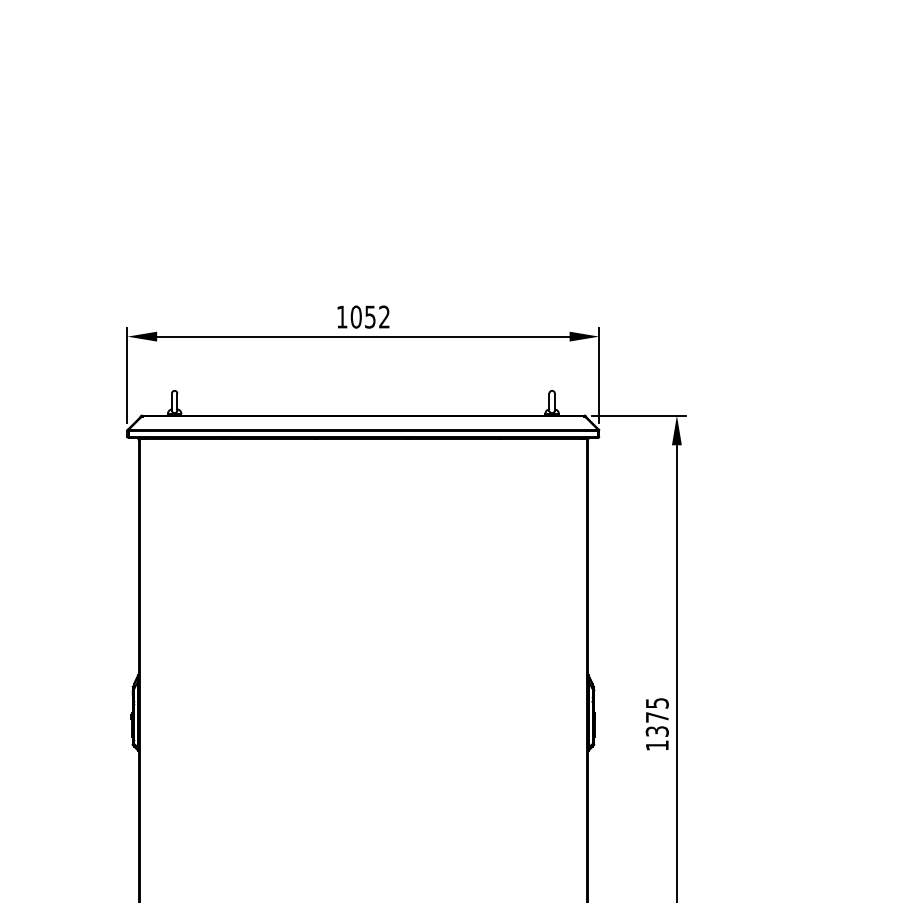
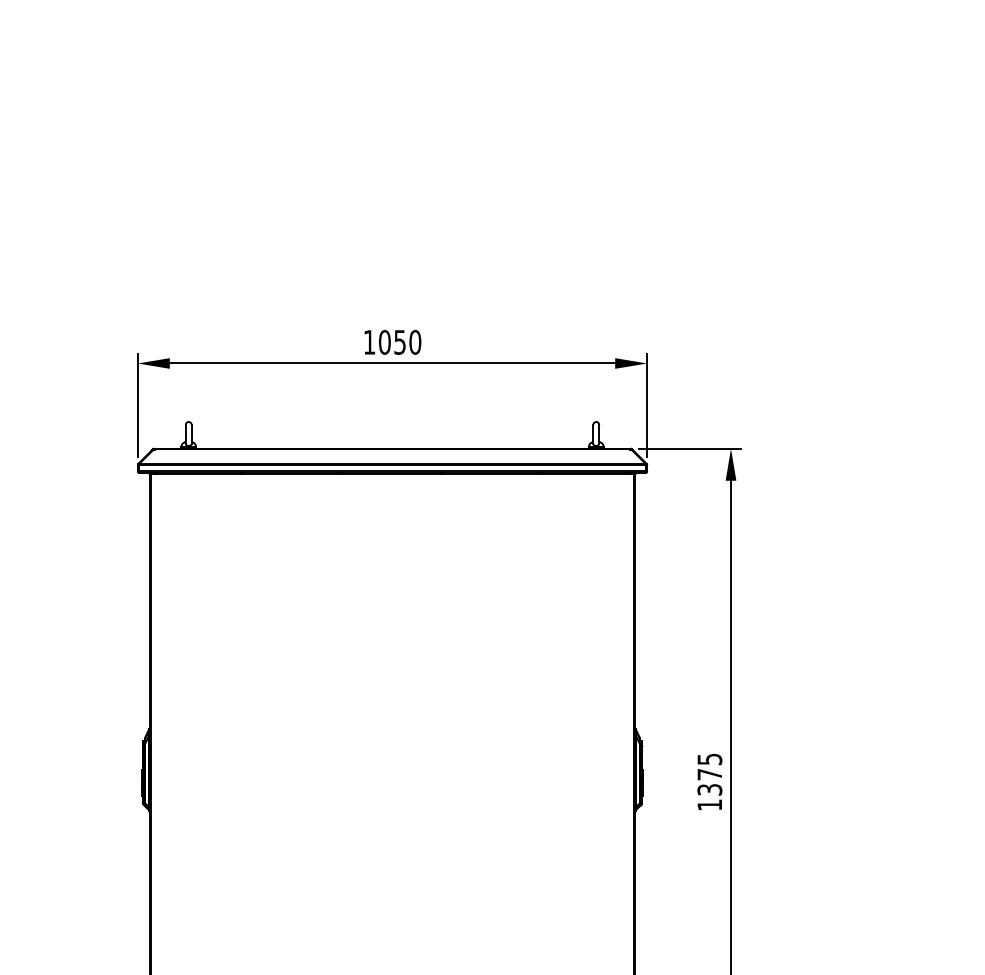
text: (384, 316) -> (415, 341), 1052 -> 1050

